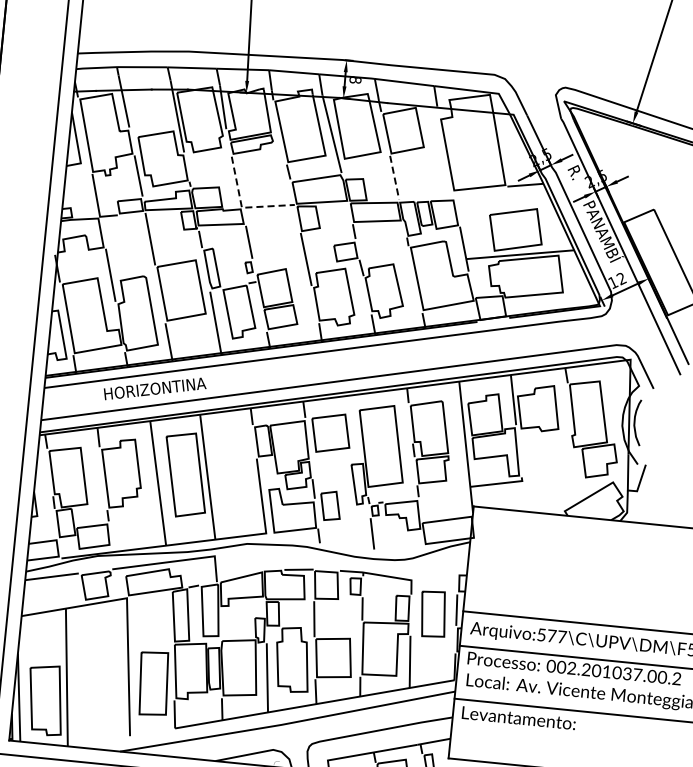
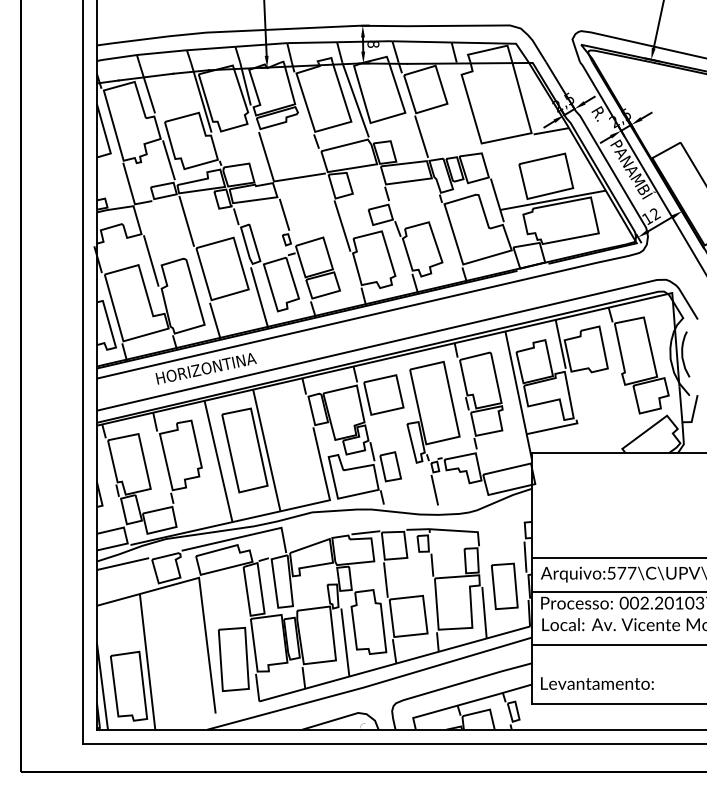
line: (394, 178) -> (421, 137), dashed -> solid
line: (242, 207) -> (274, 181), dashed -> solid
part: (433, 614) -> (504, 586), moved
text: (519, 718) -> (597, 683), moved

